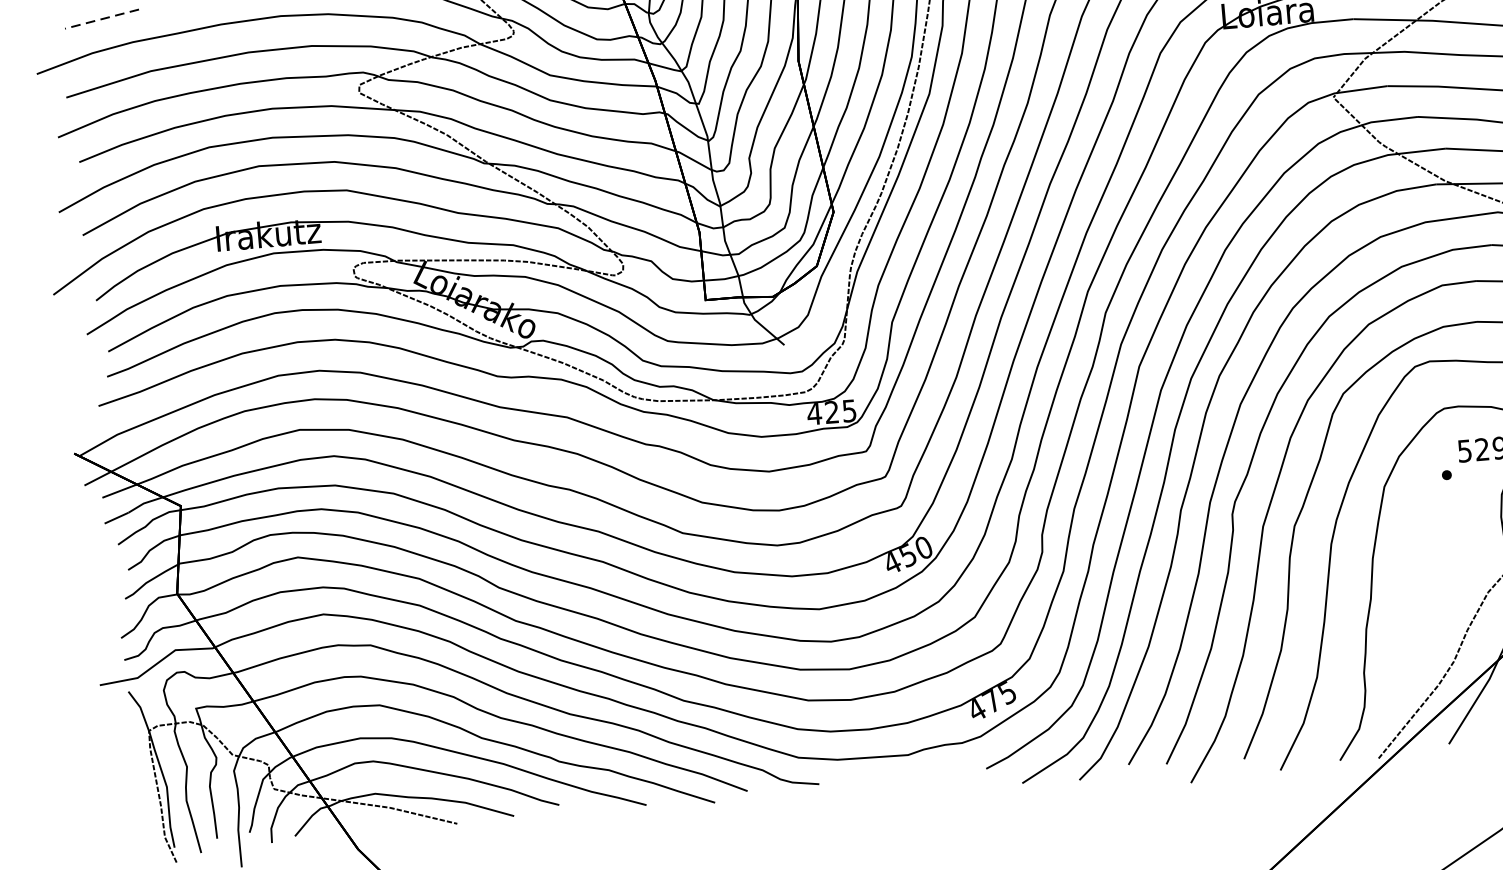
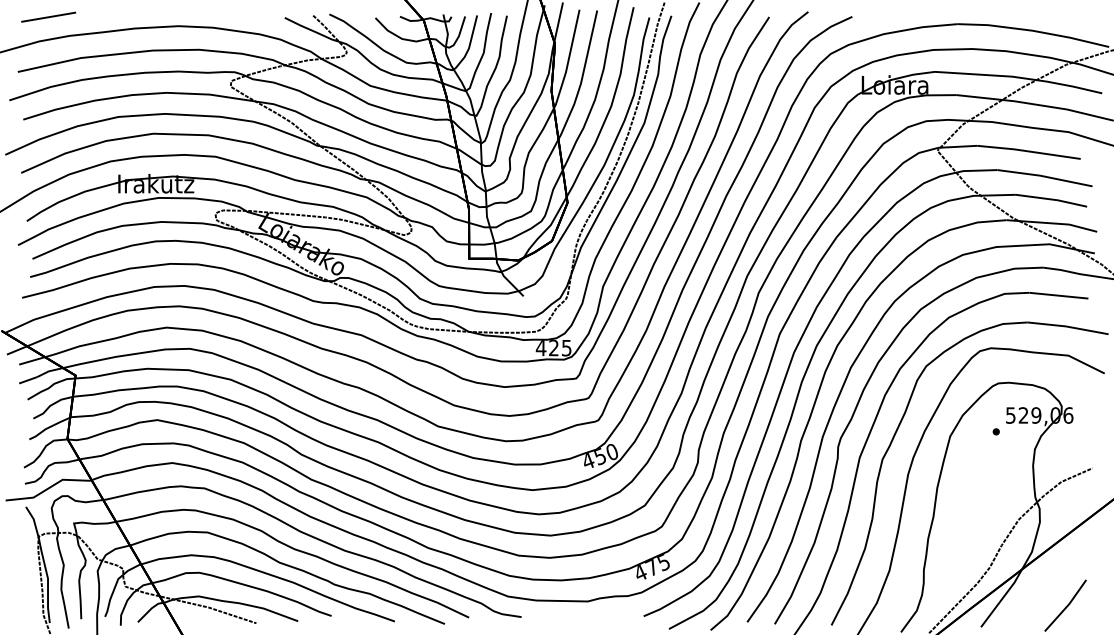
line: (101, 19) -> (48, 17), dashed -> solid

